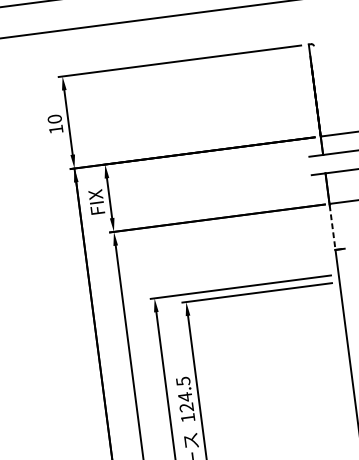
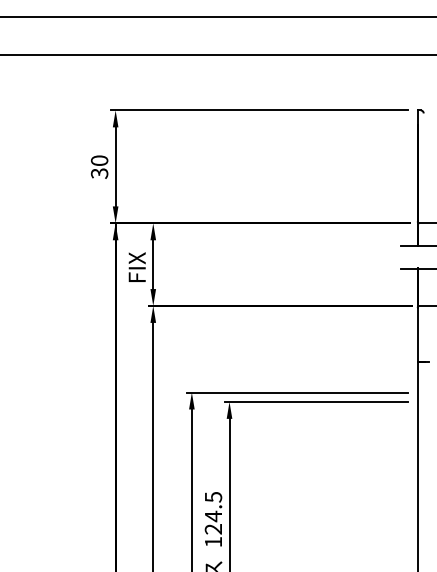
text: (56, 129) -> (99, 173), 10 -> 30
line: (332, 227) -> (417, 335), dashed -> solid

